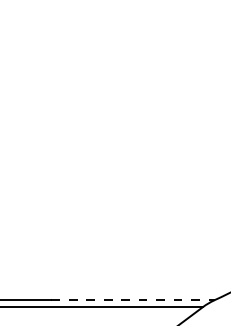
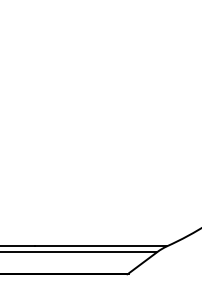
line: (132, 300) -> (100, 246), dashed -> solid

